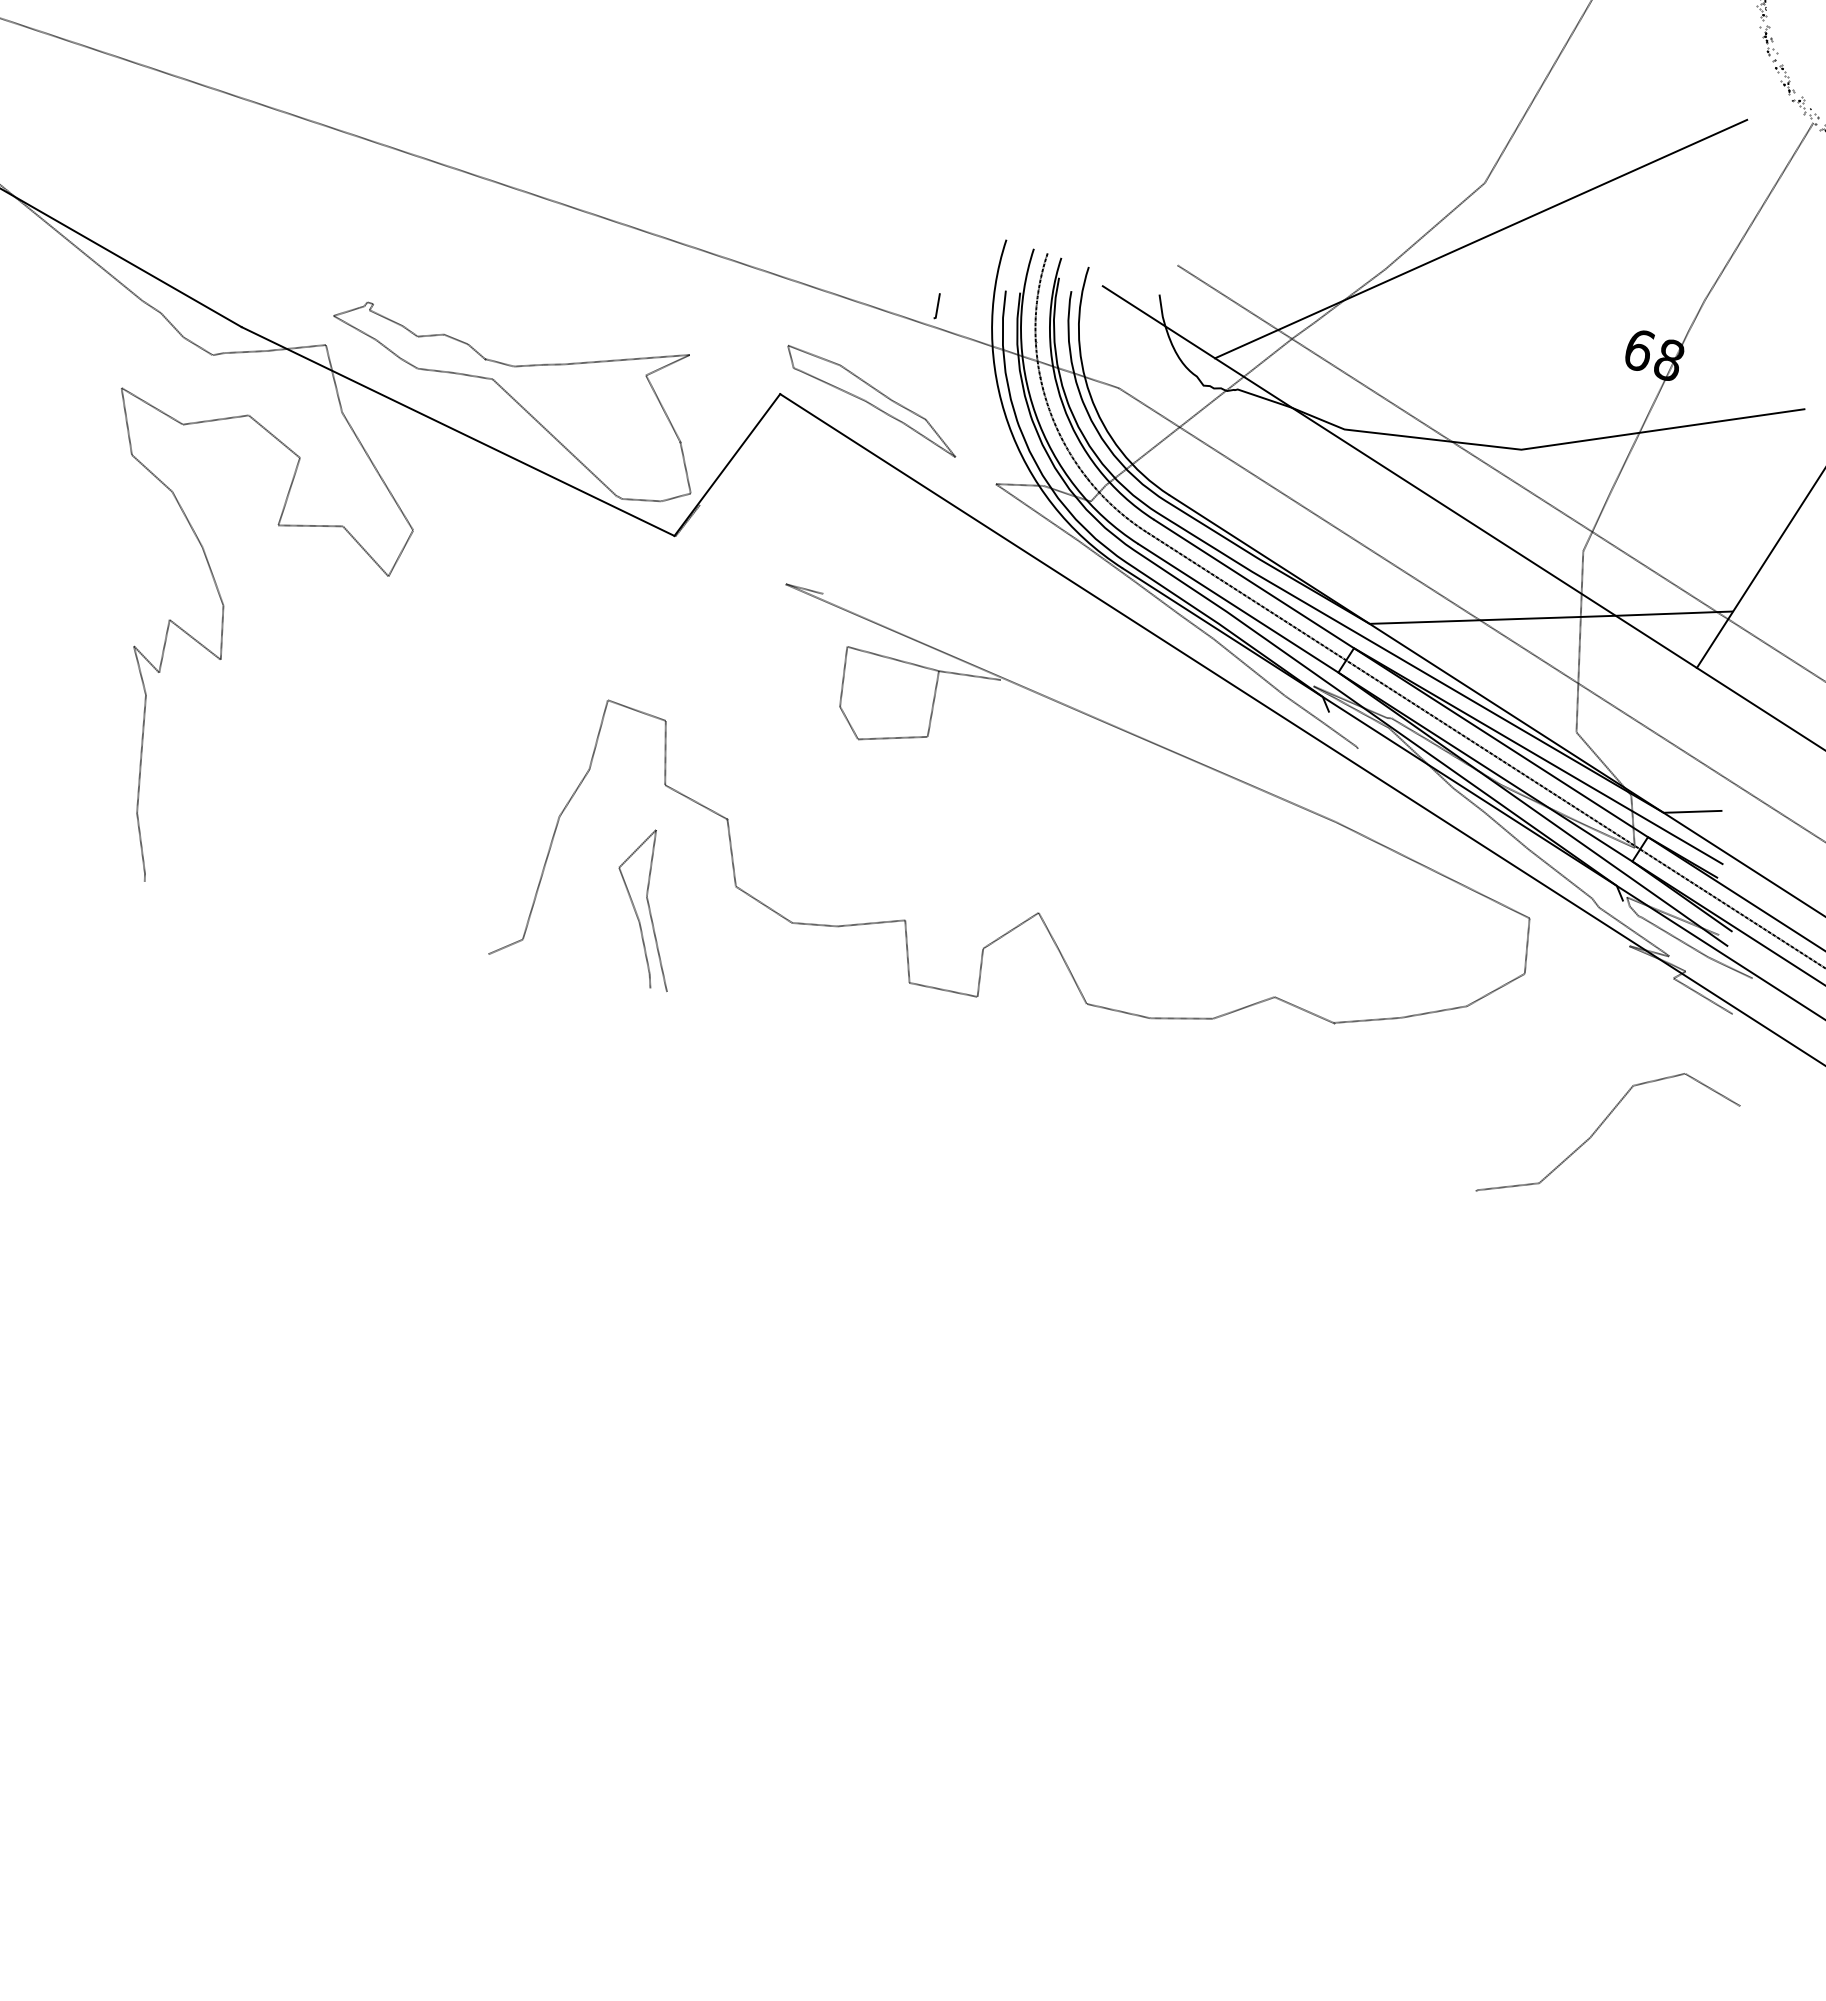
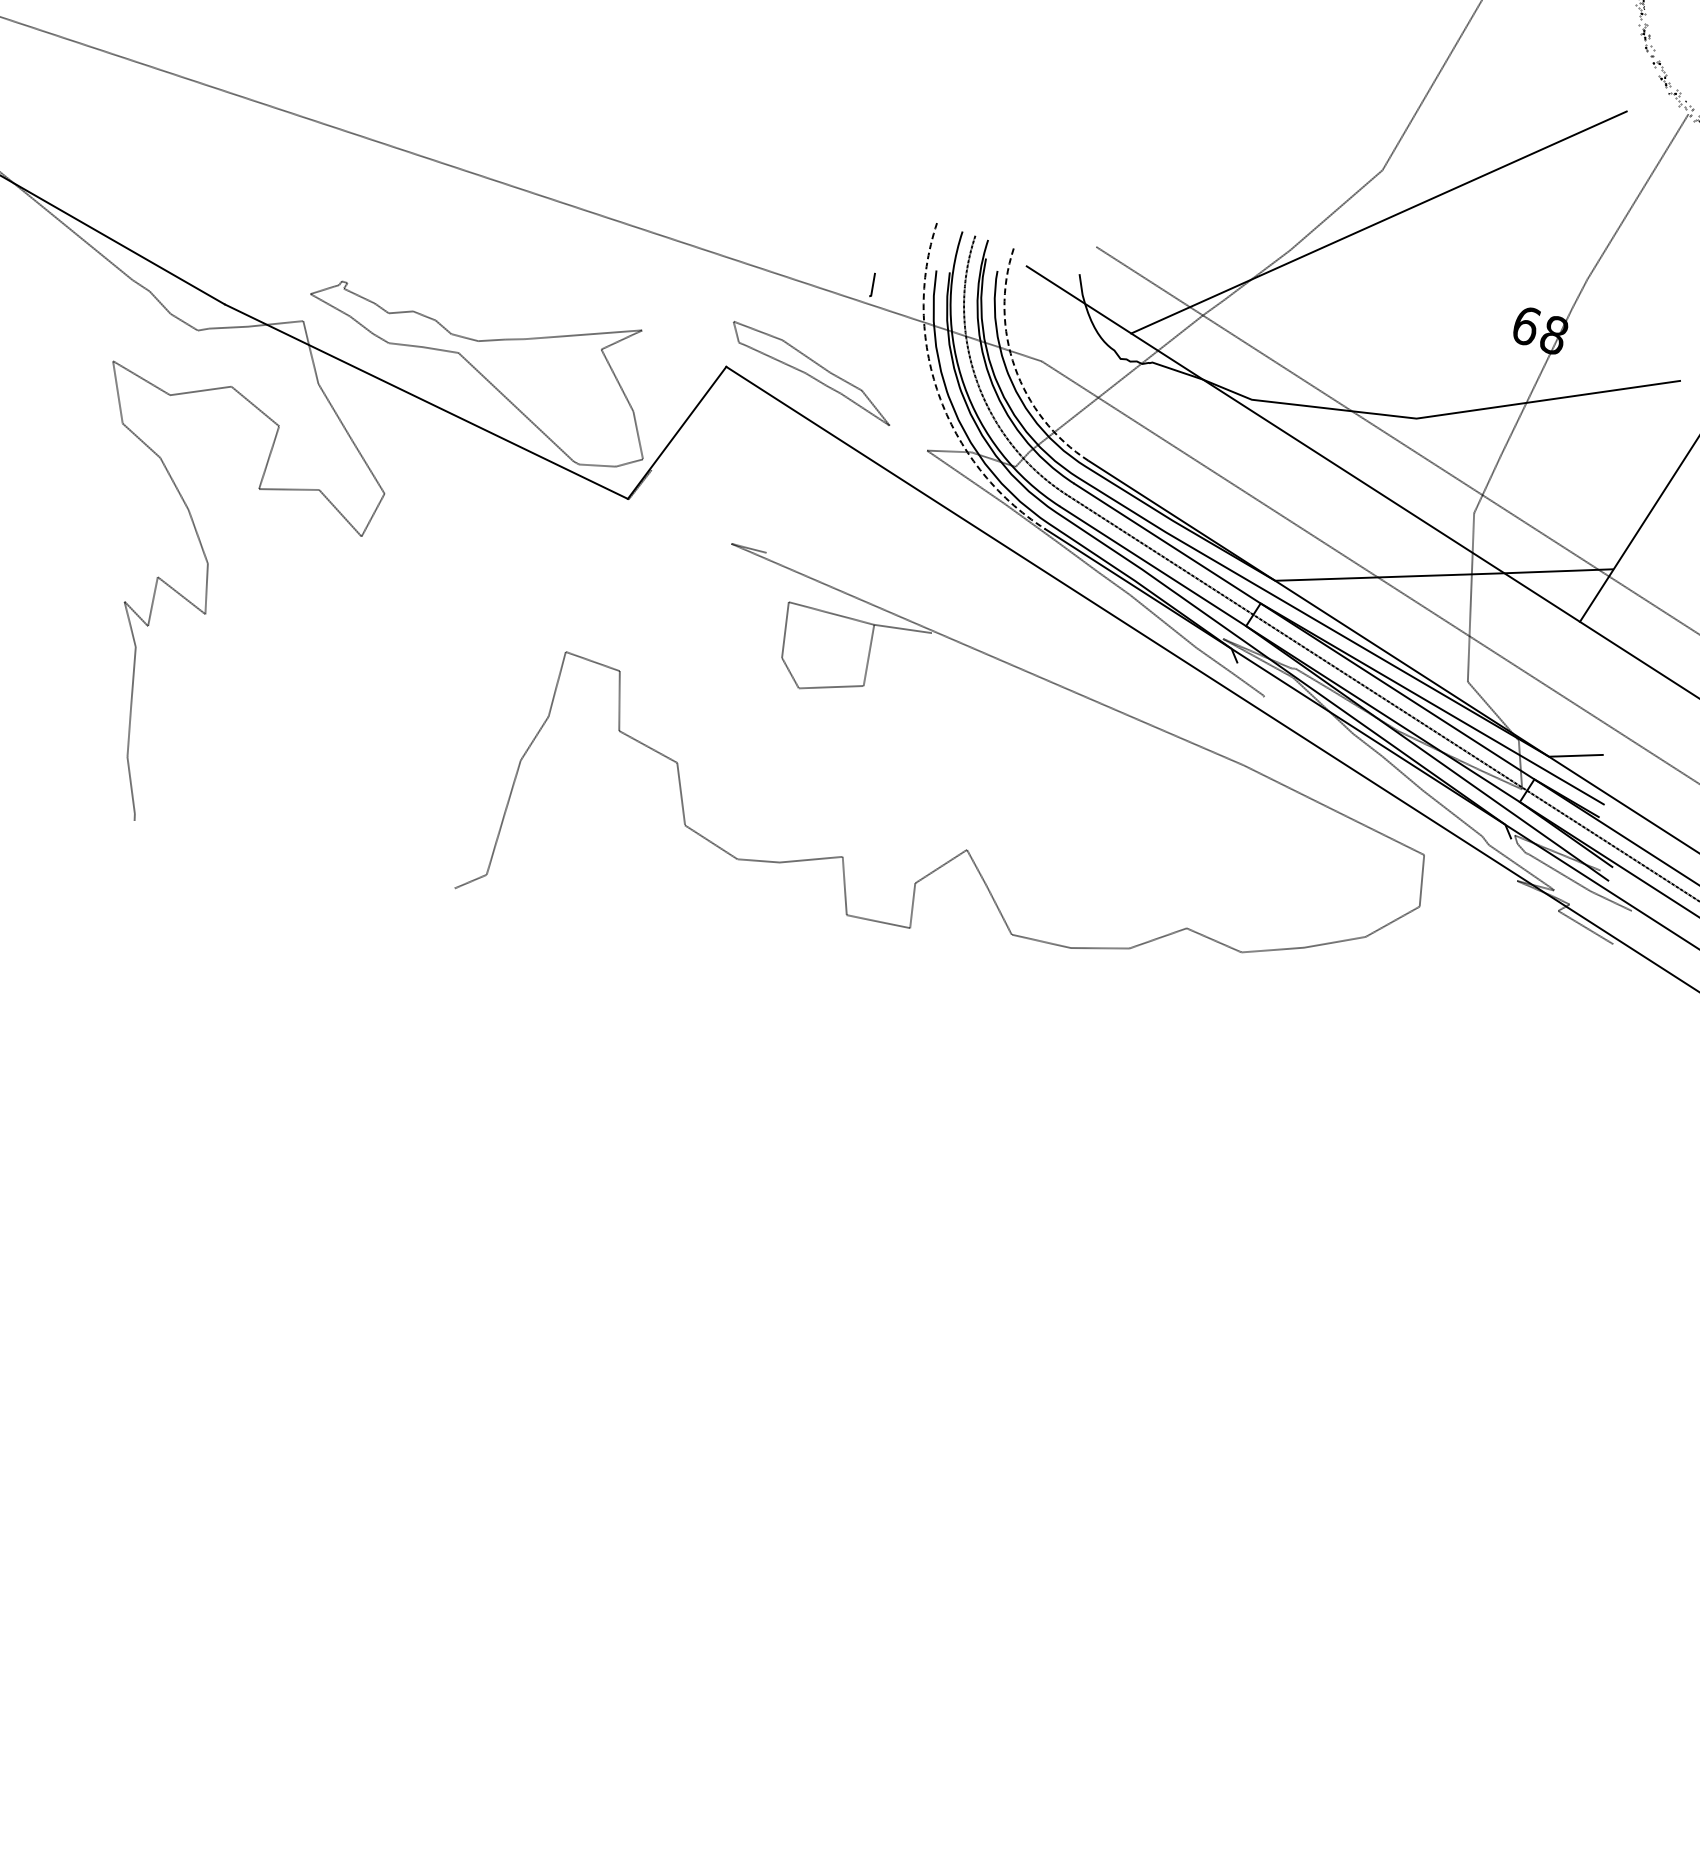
arc: (1090, 395) -> (1015, 368), solid -> dashed
arc: (1008, 423) -> (938, 394), solid -> dashed
curve: (637, 913) -> (593, 850), removed
curve: (1599, 1128) -> (1489, 1050), removed

